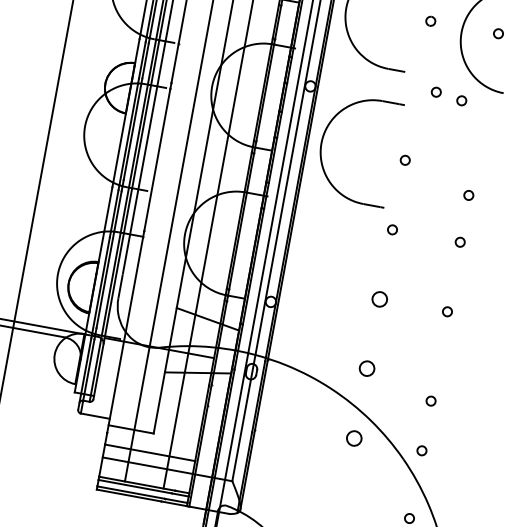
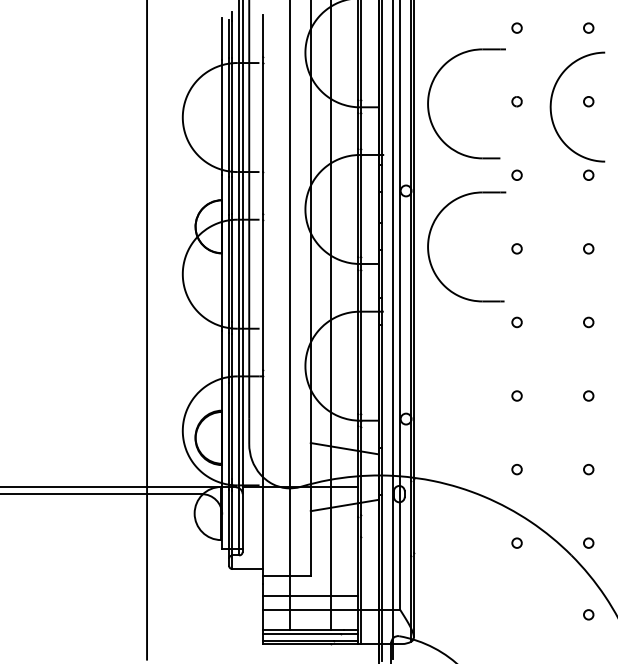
circle: (435, 91) -> (516, 174), moved
circle: (461, 100) -> (588, 174), moved
circle: (468, 195) -> (588, 248), moved
circle: (379, 298) -> (516, 395), size x0.62
circle: (366, 368) -> (516, 469), size x0.62
circle: (430, 401) -> (588, 469), moved
circle: (353, 437) -> (516, 542), size x0.62

